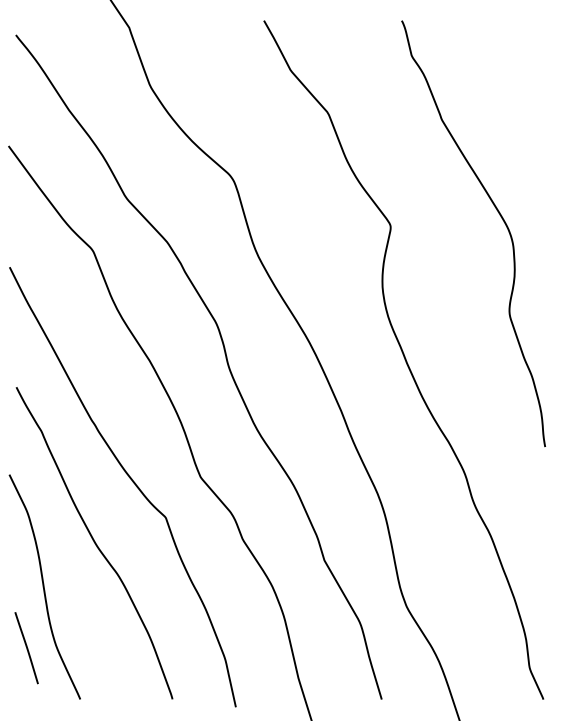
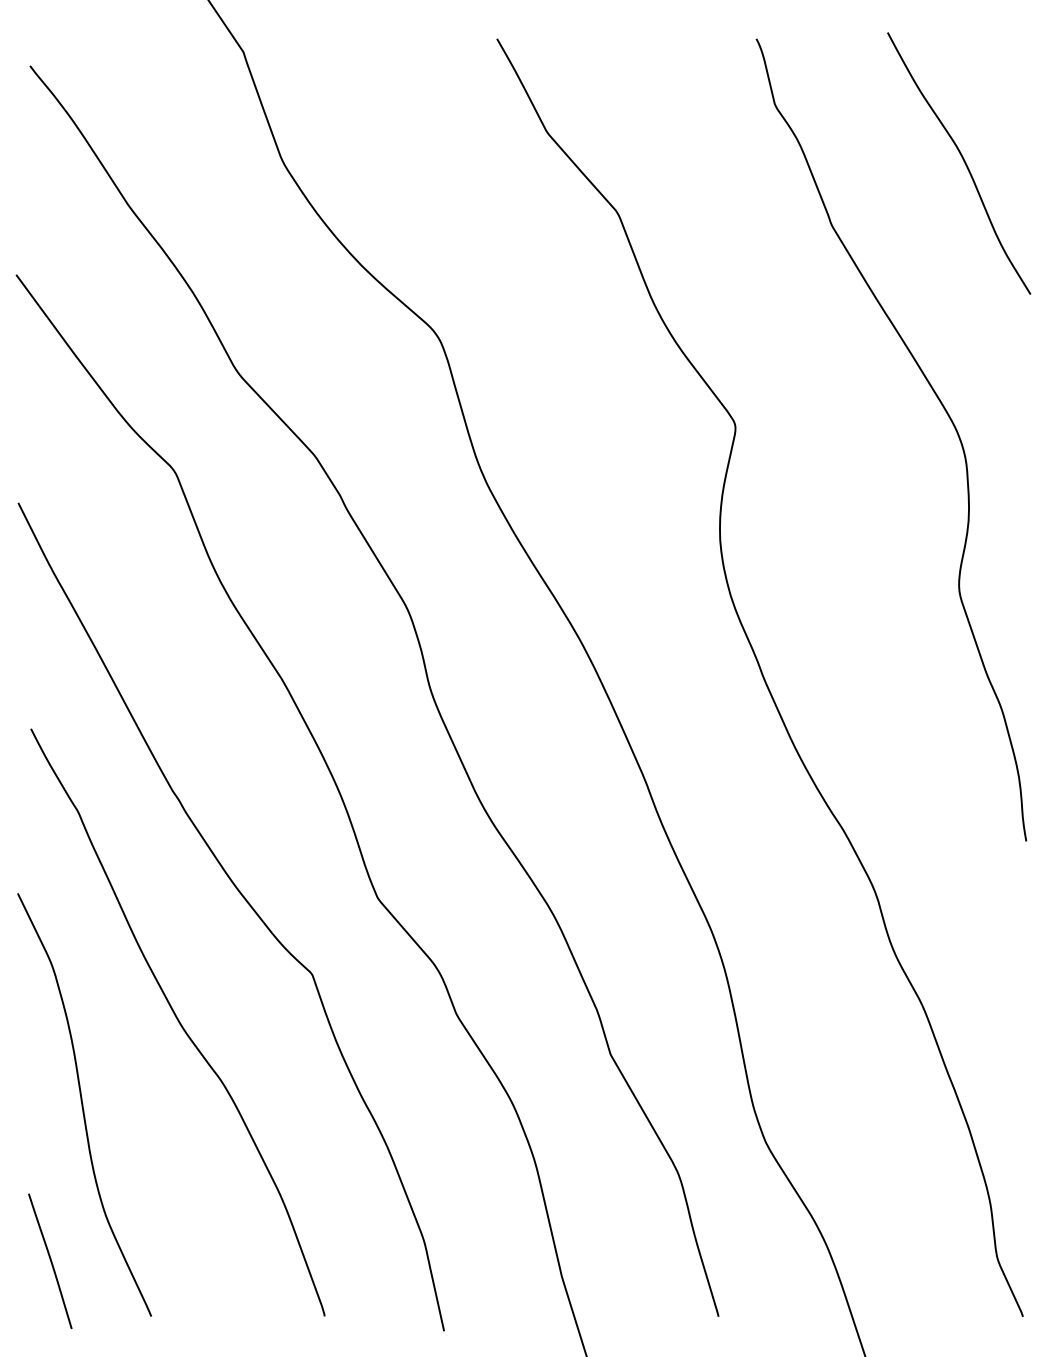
curve: (511, 86) -> (962, 162), added
line: (26, 648) -> (49, 1262), moved

